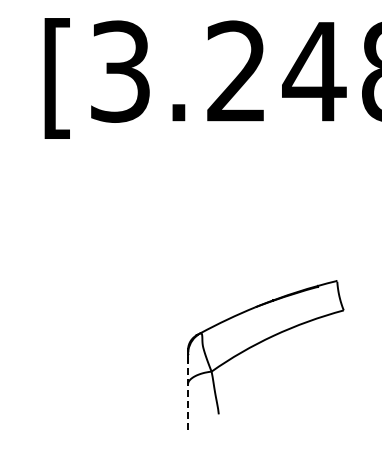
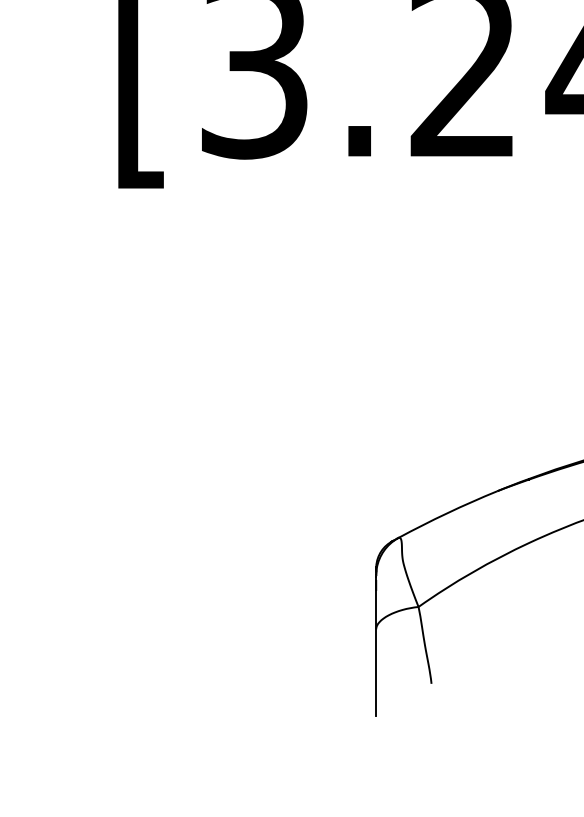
line: (188, 394) -> (377, 648), dashed -> solid

